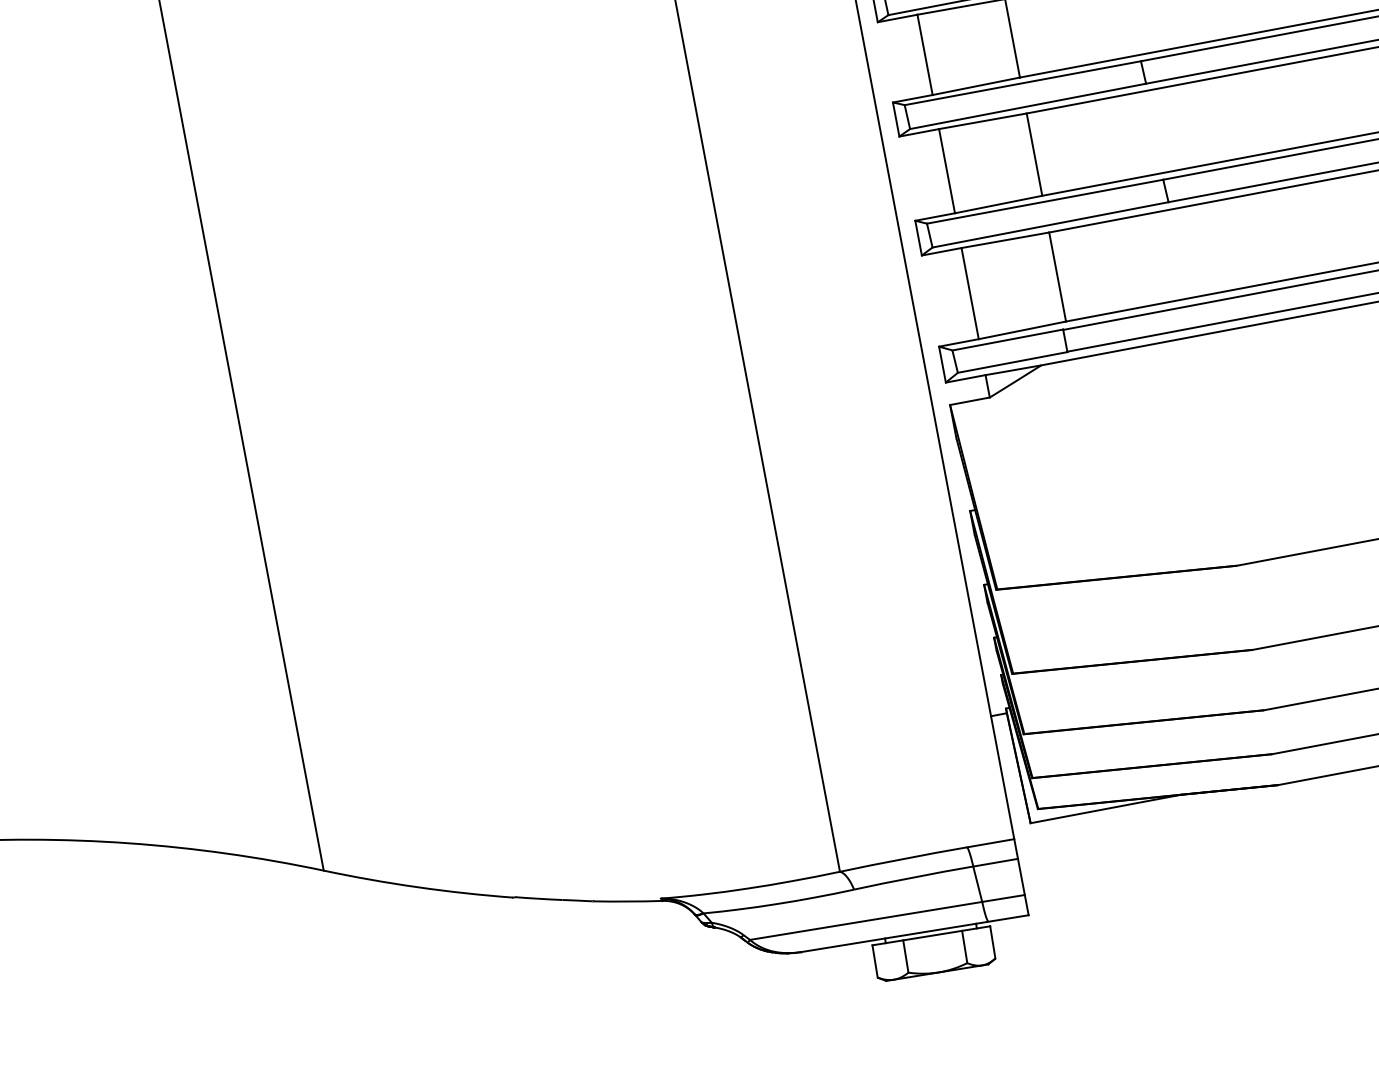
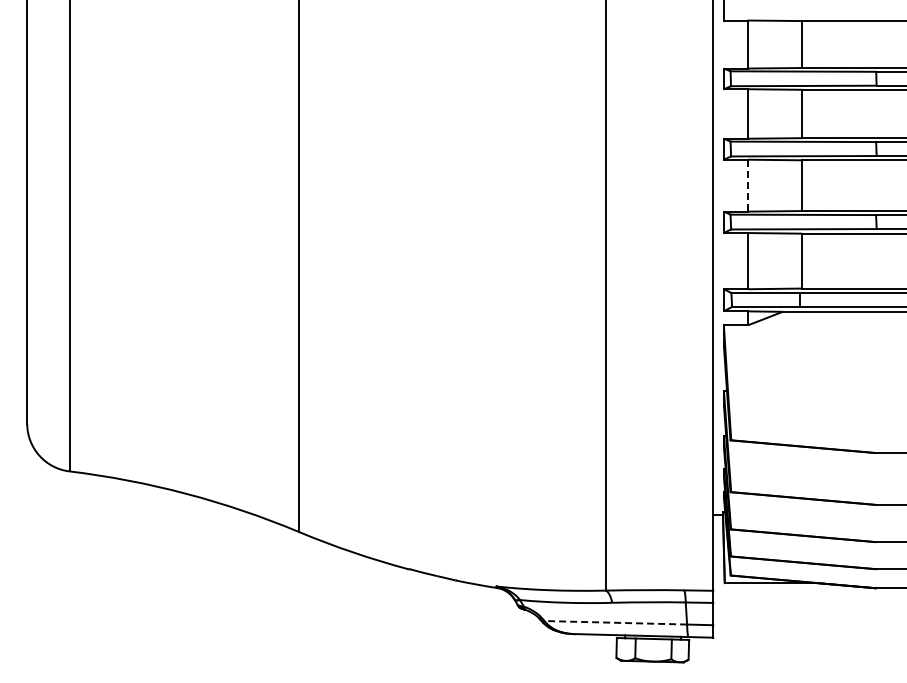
line: (947, 170) -> (748, 185), solid -> dashed
line: (865, 920) -> (615, 622), solid -> dashed

